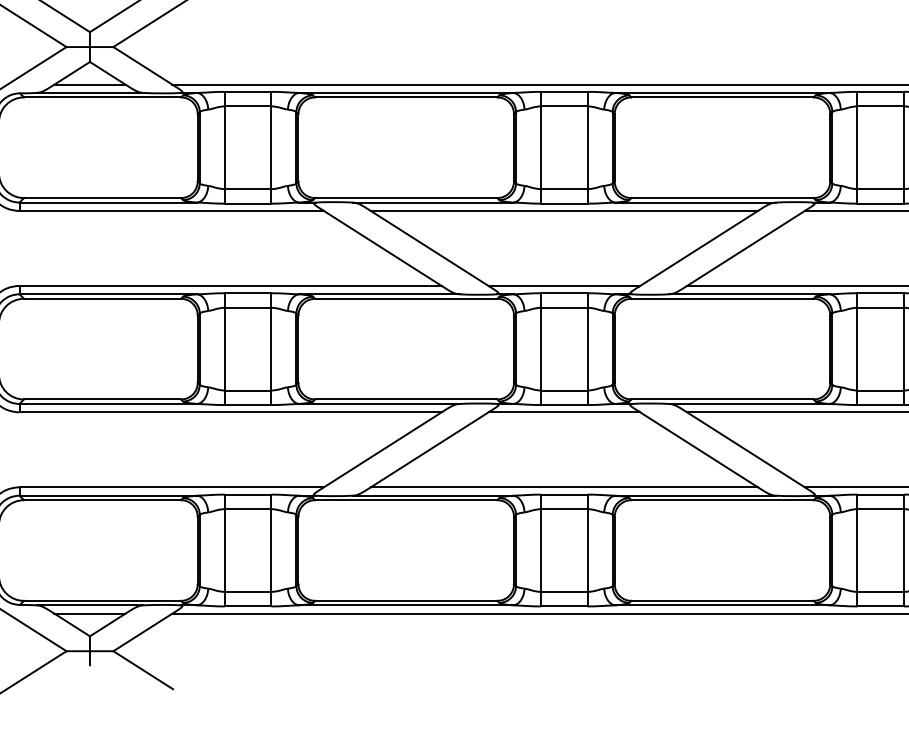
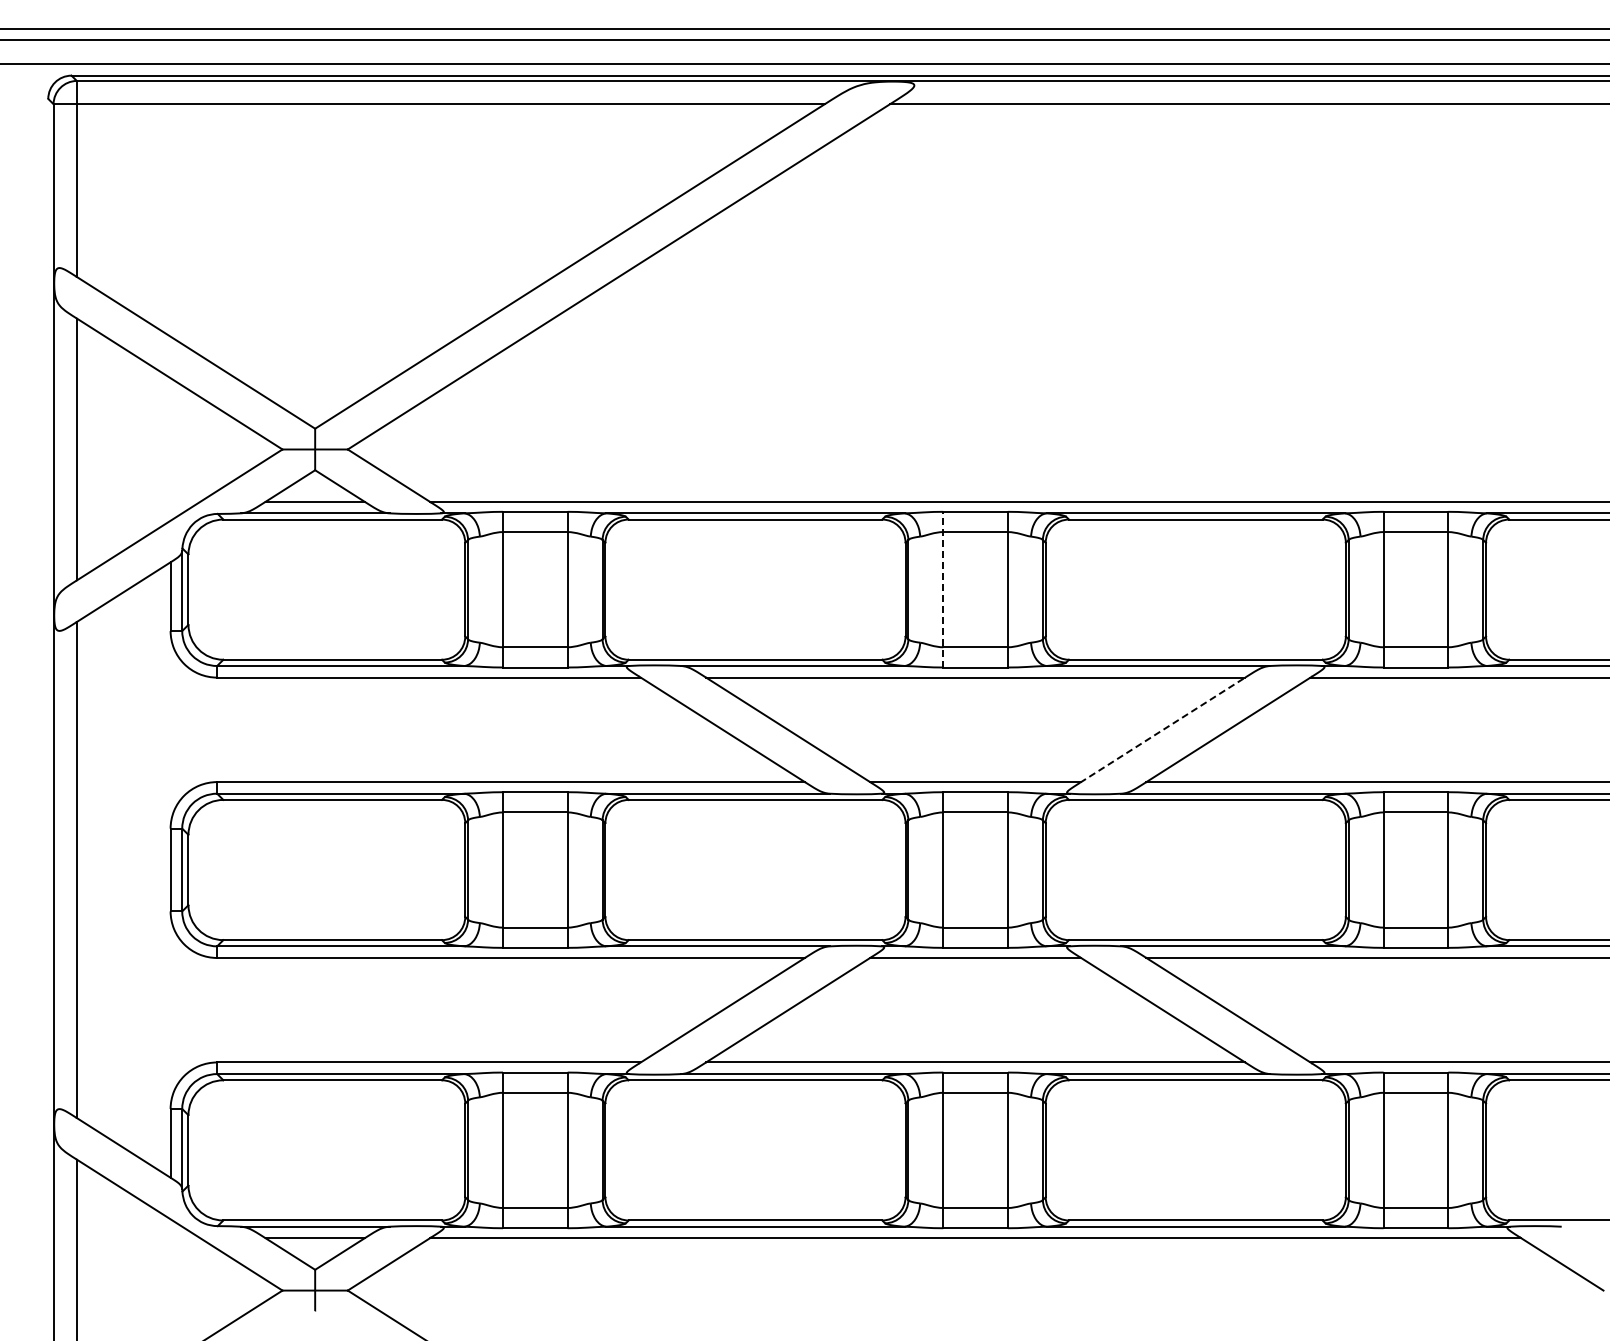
line: (541, 147) -> (943, 589), solid -> dashed
line: (698, 248) -> (1162, 730), solid -> dashed

